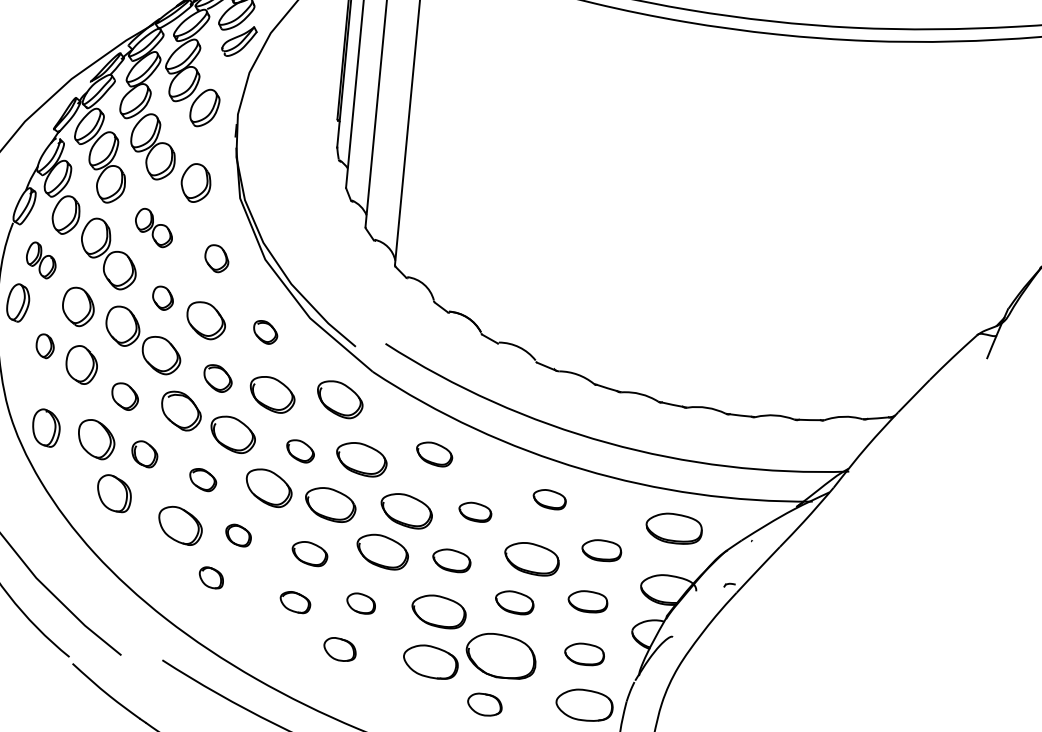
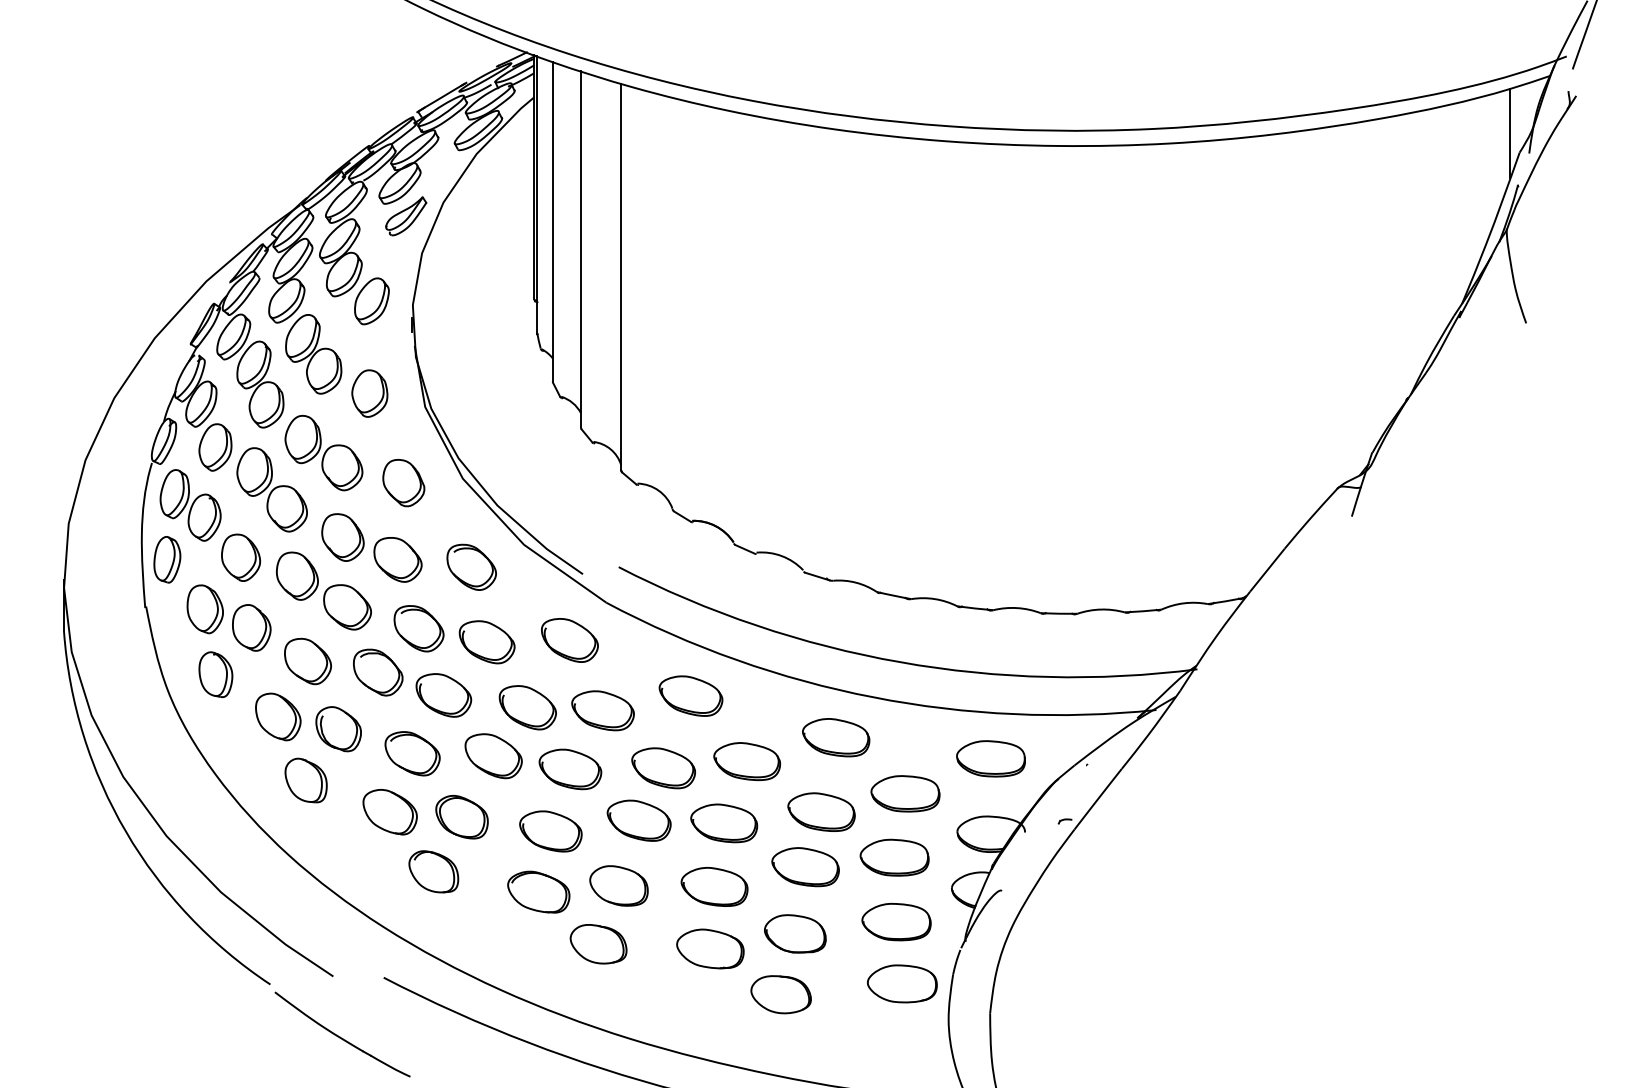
part: (153, 227) -> (323, 452), size x1.67
part: (216, 258) -> (403, 483), size x1.43
part: (41, 260) -> (190, 505), size x1.67
part: (162, 298) -> (342, 537), size x1.67
part: (265, 331) -> (471, 566), size x1.67
part: (44, 346) -> (204, 609), size x1.67
part: (217, 378) -> (418, 628), size x1.43
part: (125, 396) -> (308, 661), size x1.43
part: (46, 427) -> (215, 674), moved
part: (300, 451) -> (527, 707), size x1.67
part: (434, 453) -> (690, 695), size x1.43
part: (144, 454) -> (338, 729), size x1.43
part: (203, 479) -> (412, 753), size x1.67
part: (549, 499) -> (836, 737), size x1.67
part: (475, 512) -> (747, 761), size x1.67
part: (238, 535) -> (461, 817), size x1.67
part: (601, 550) -> (905, 793), size x1.43
part: (309, 553) -> (550, 831), size x1.43
part: (451, 560) -> (724, 823), size x1.43
part: (211, 577) -> (433, 871), size x1.67
part: (295, 601) -> (538, 891), size x1.67
part: (587, 601) -> (894, 857), size x1.43
part: (514, 602) -> (805, 867), size x1.43
part: (360, 603) -> (618, 885), size x1.67
part: (339, 649) -> (598, 944), size x1.43
part: (584, 653) -> (896, 921), size x1.43
part: (501, 655) -> (795, 933), size x0.71
part: (484, 704) -> (780, 994), size x1.43

